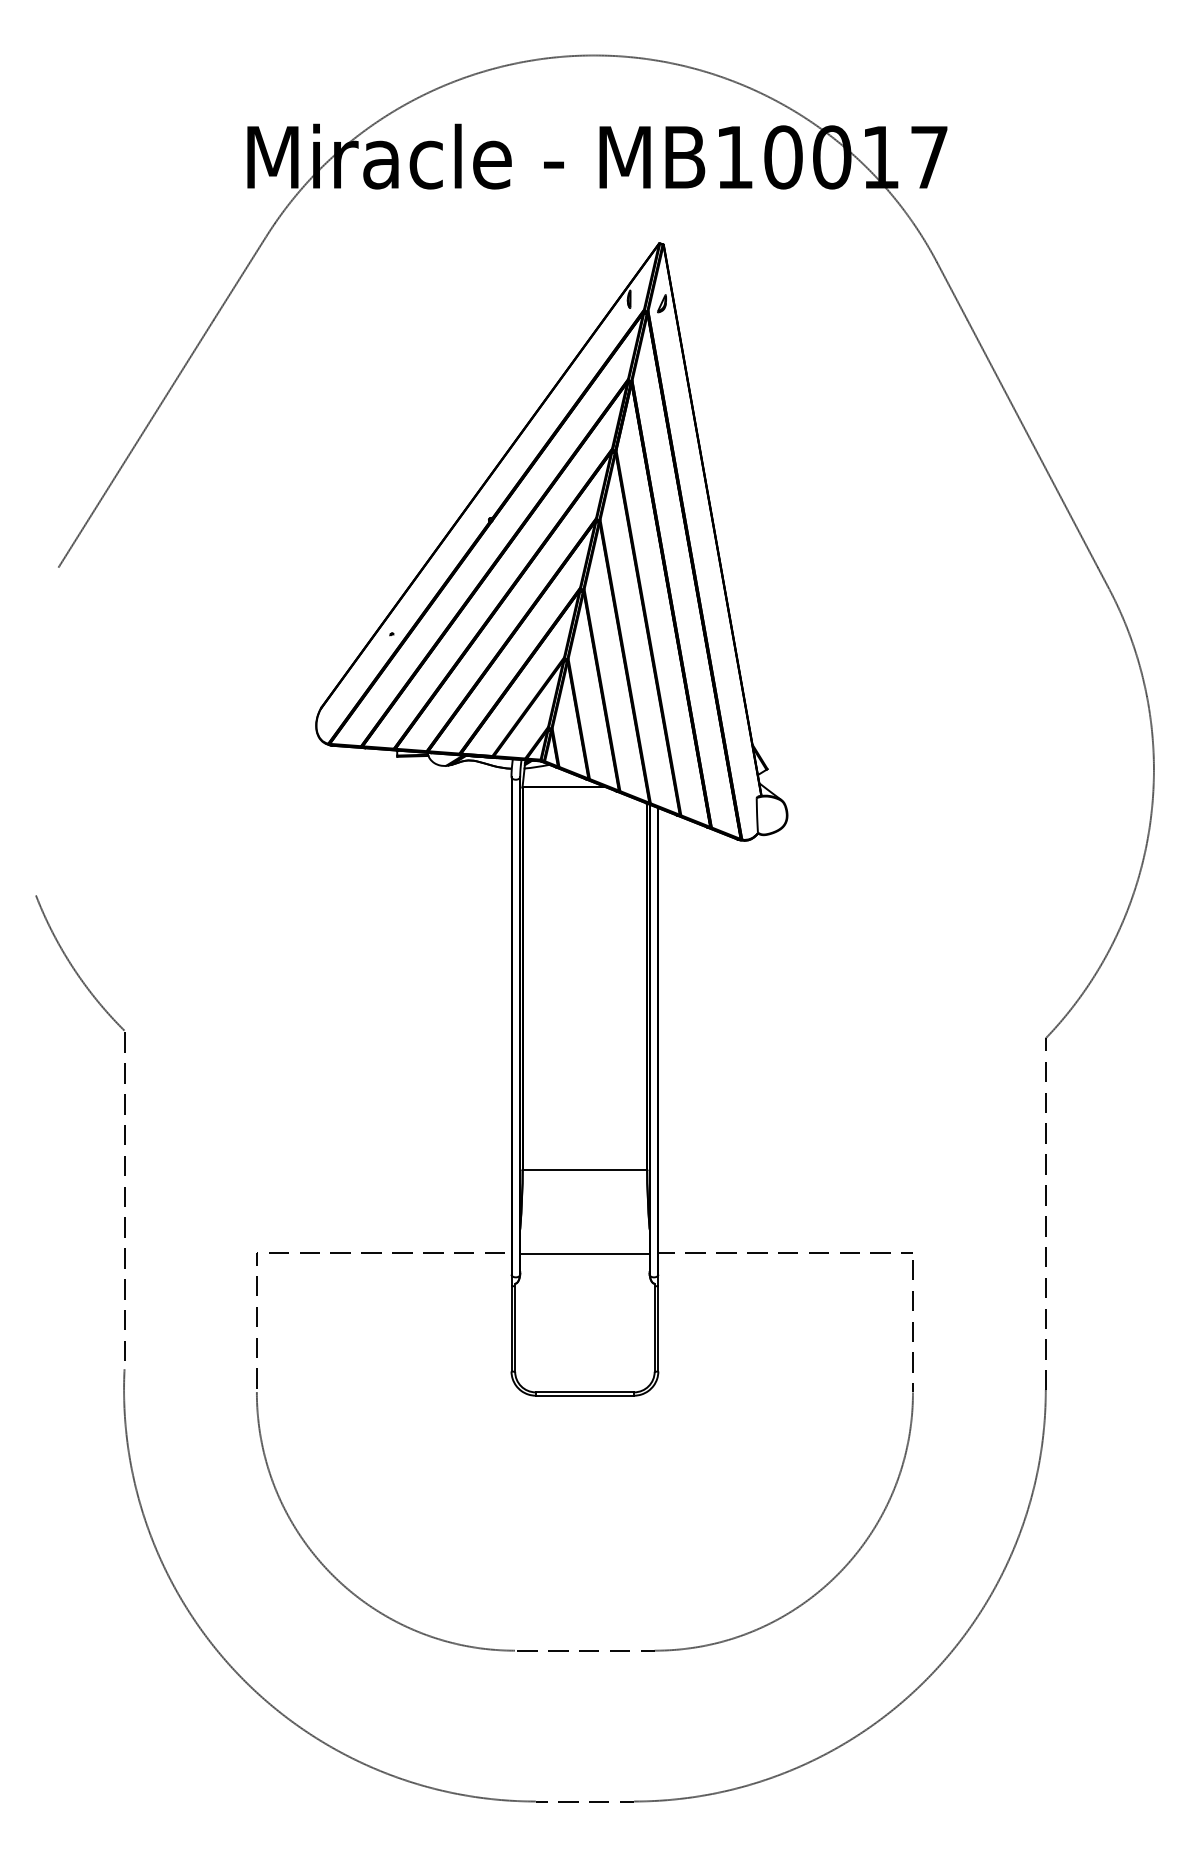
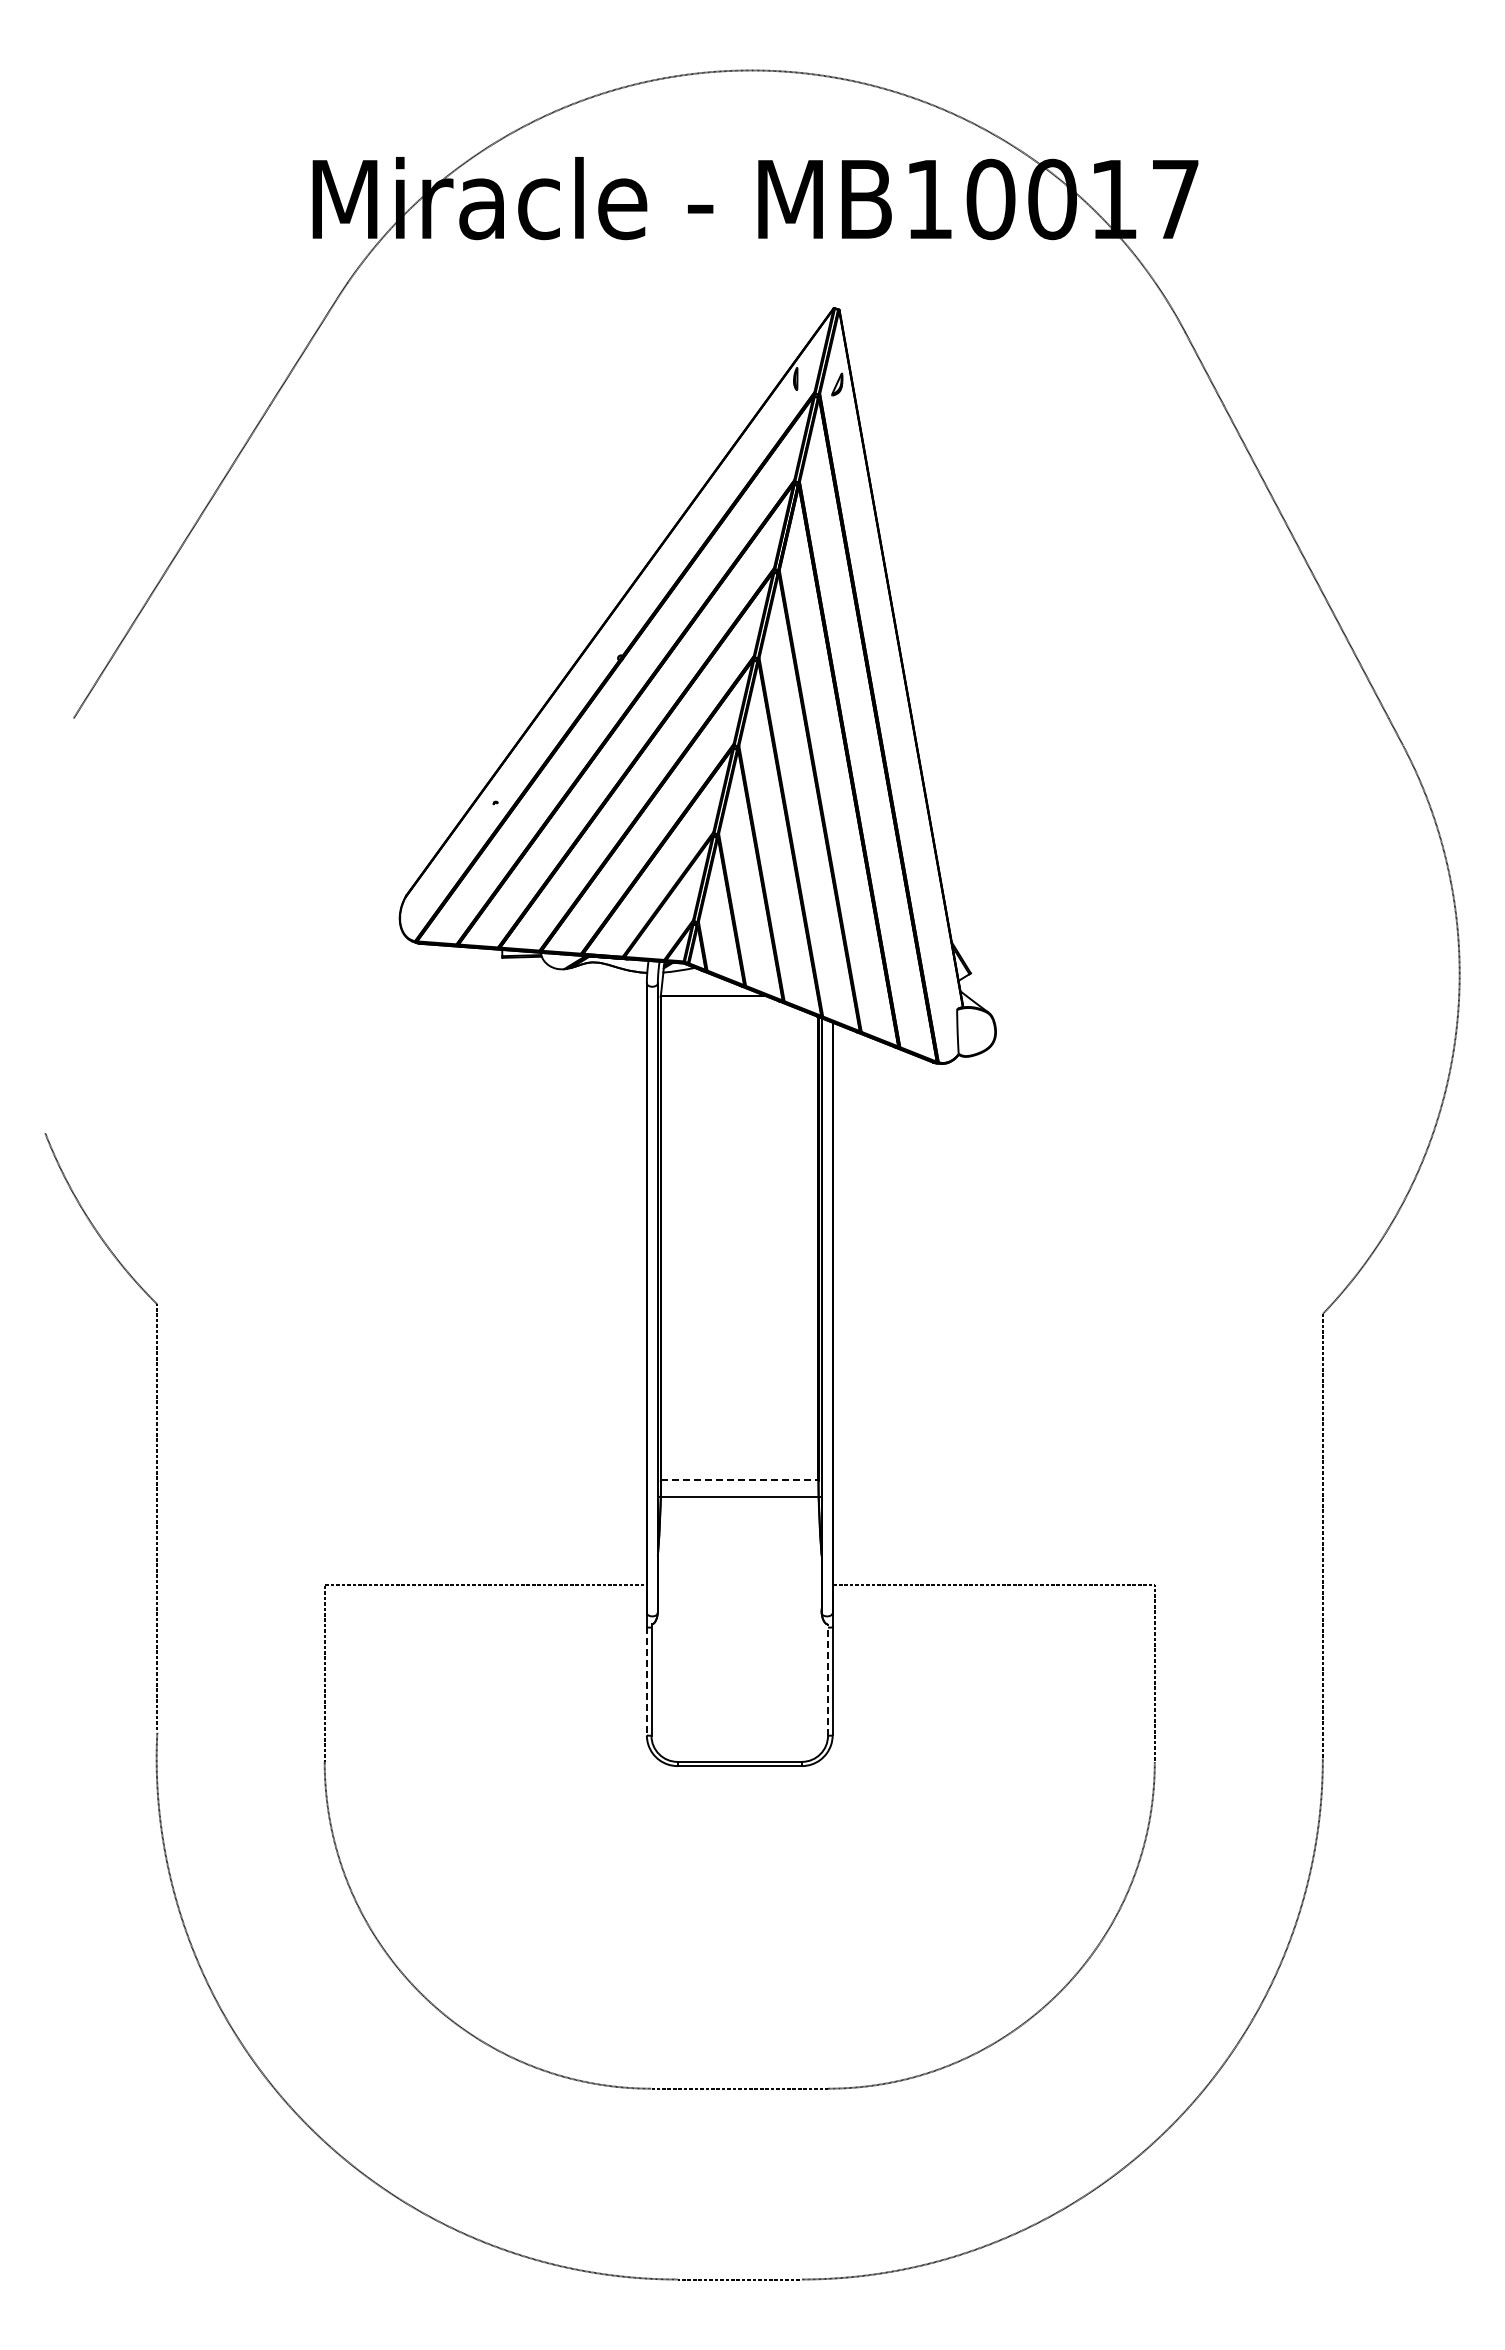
line: (585, 1169) -> (740, 1480), solid -> dashed
line: (584, 1254) -> (739, 1497), moved
line: (511, 1328) -> (646, 1681), solid -> dashed
line: (655, 1328) -> (828, 1680), solid -> dashed

